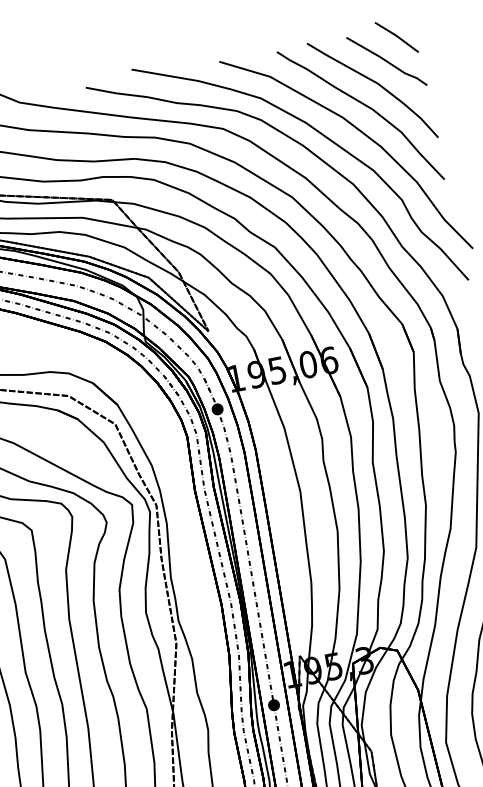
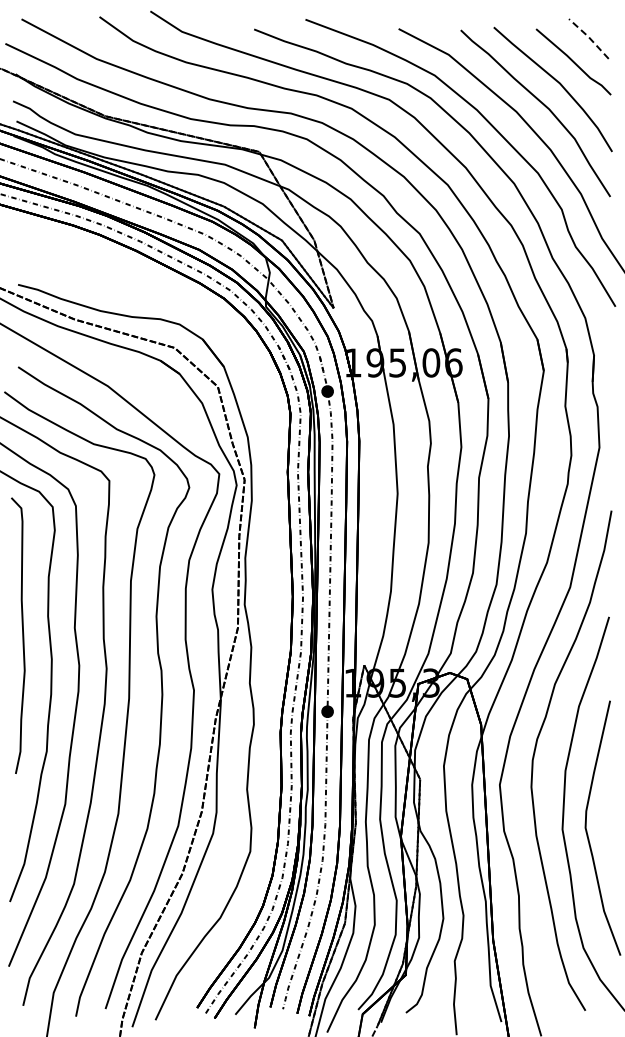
line: (397, 36) -> (589, 37), solid -> dashed

